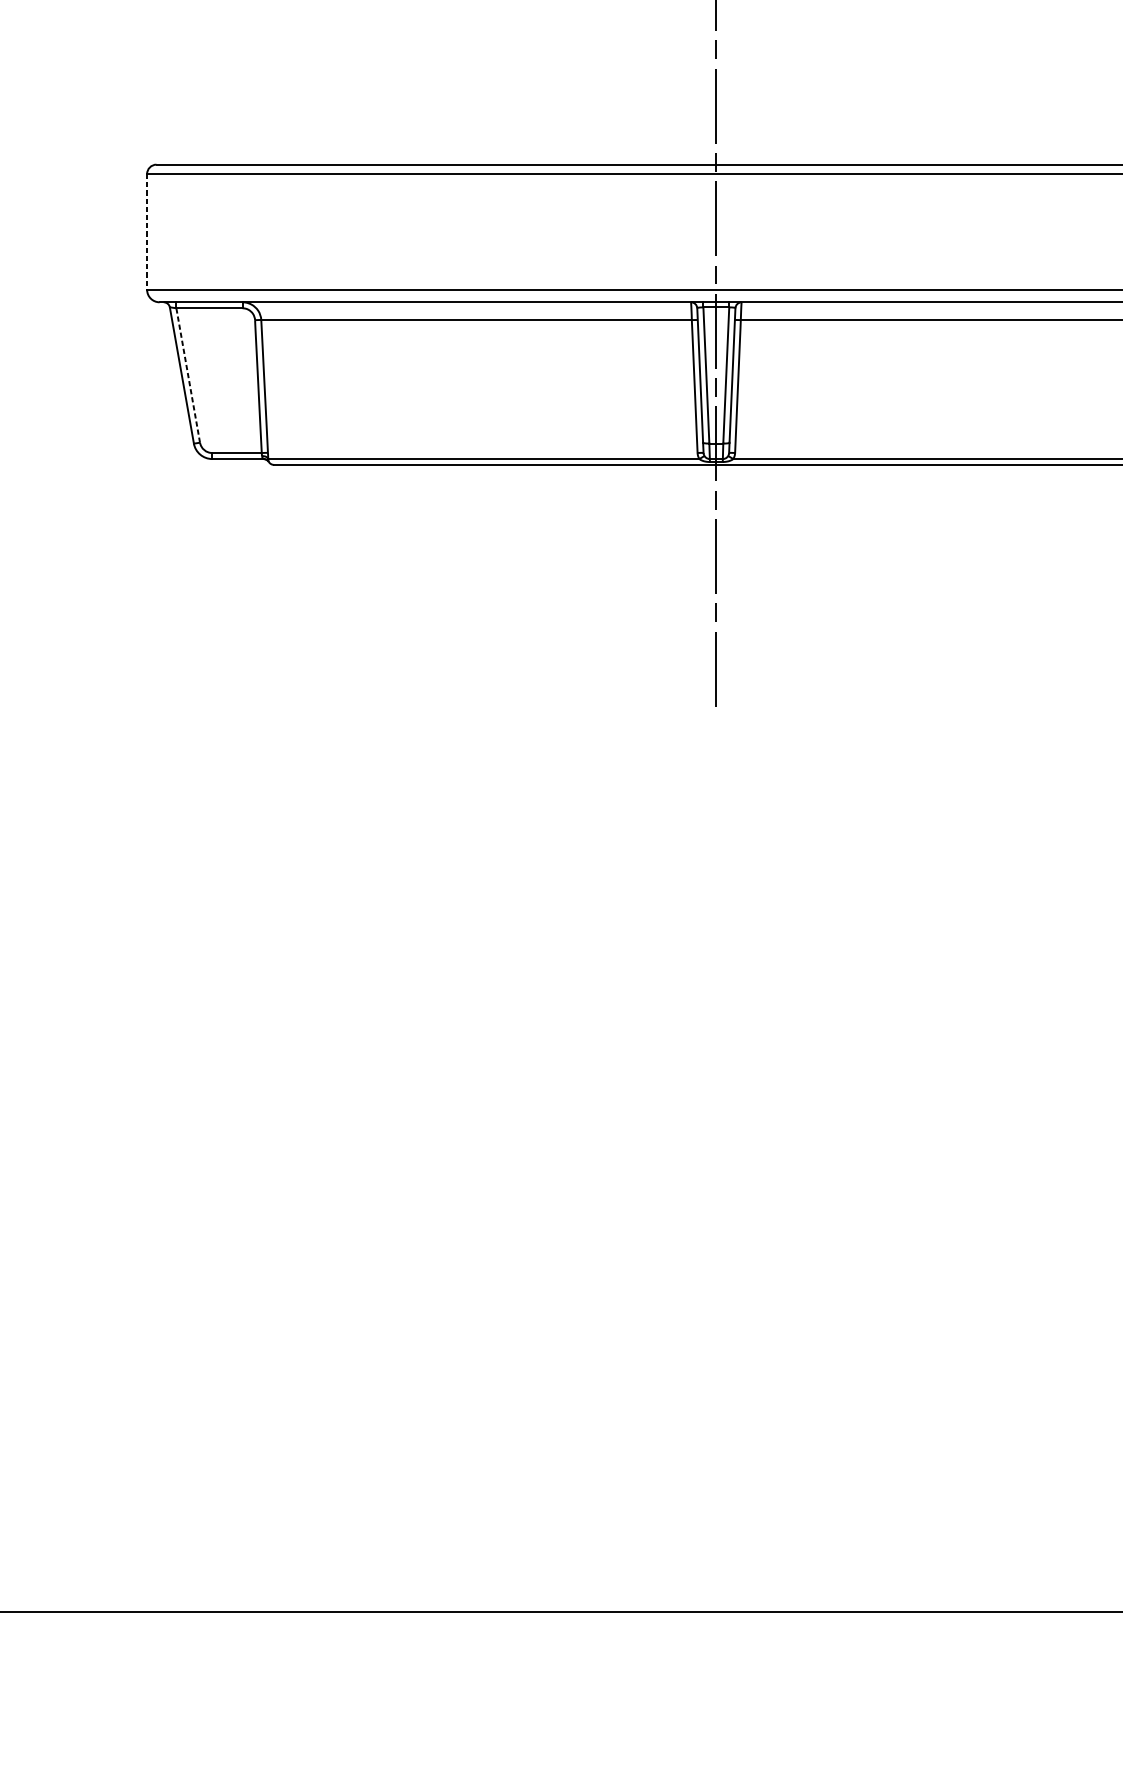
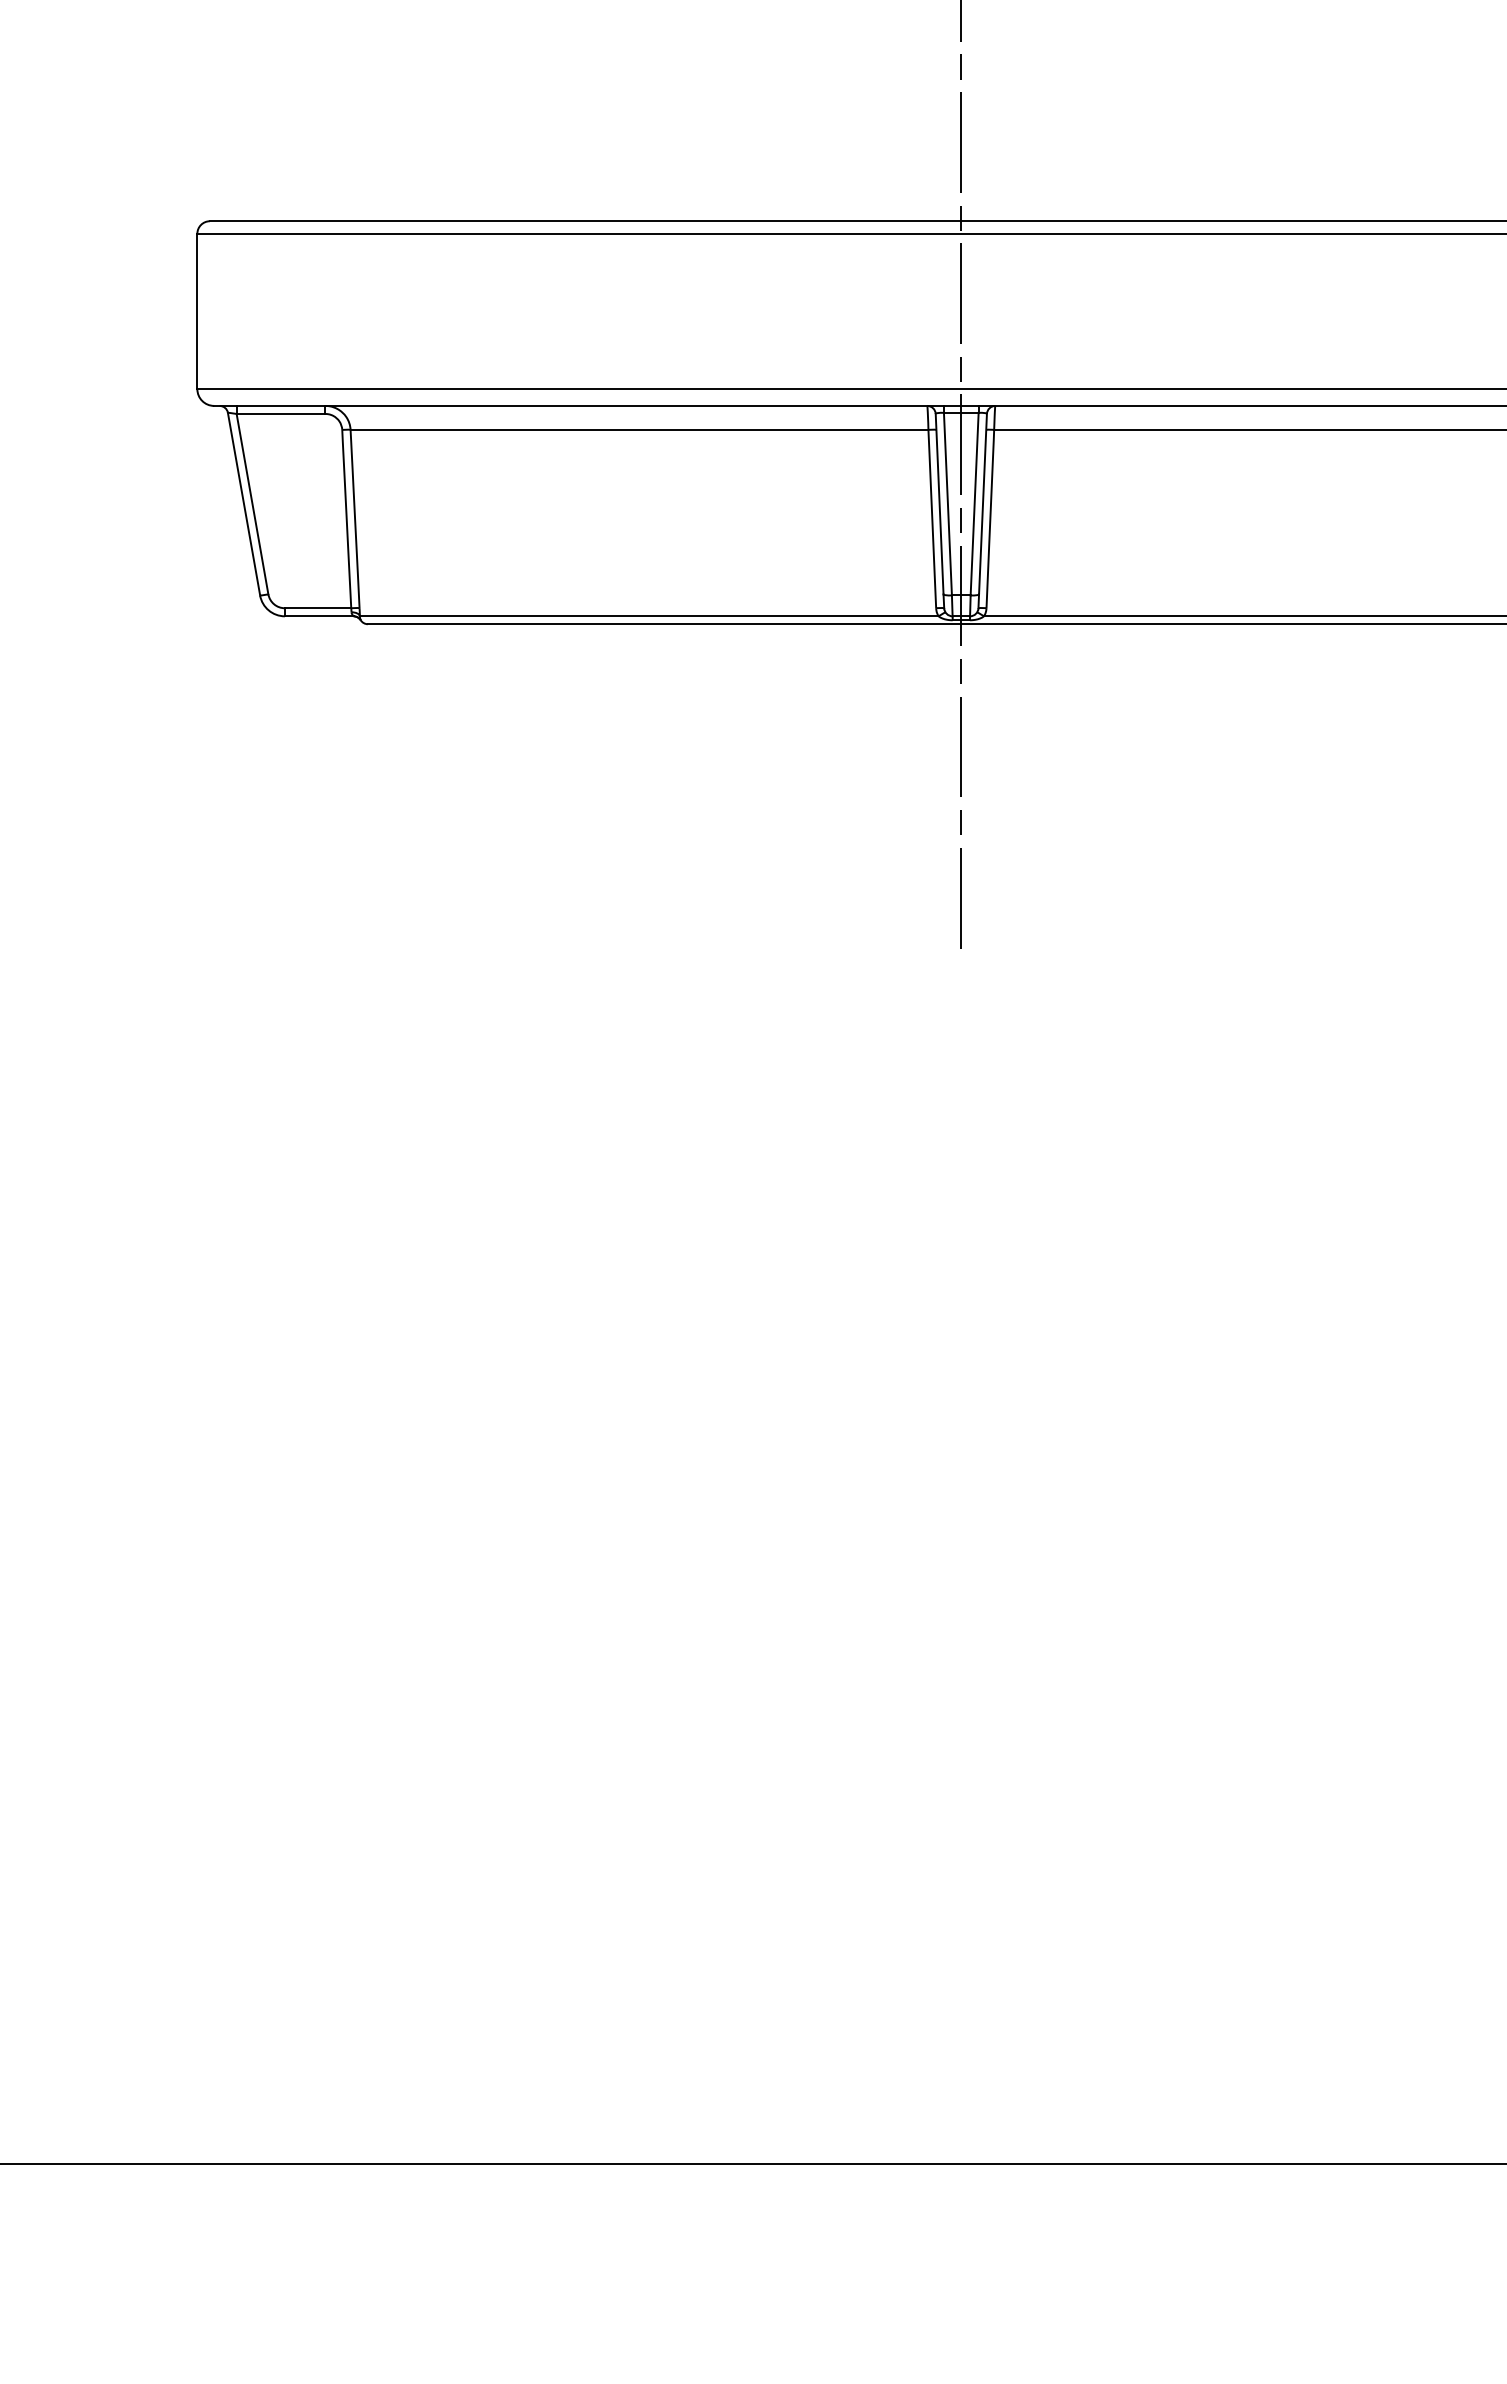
line: (147, 231) -> (197, 311), dashed -> solid
line: (188, 375) -> (252, 504), dashed -> solid

